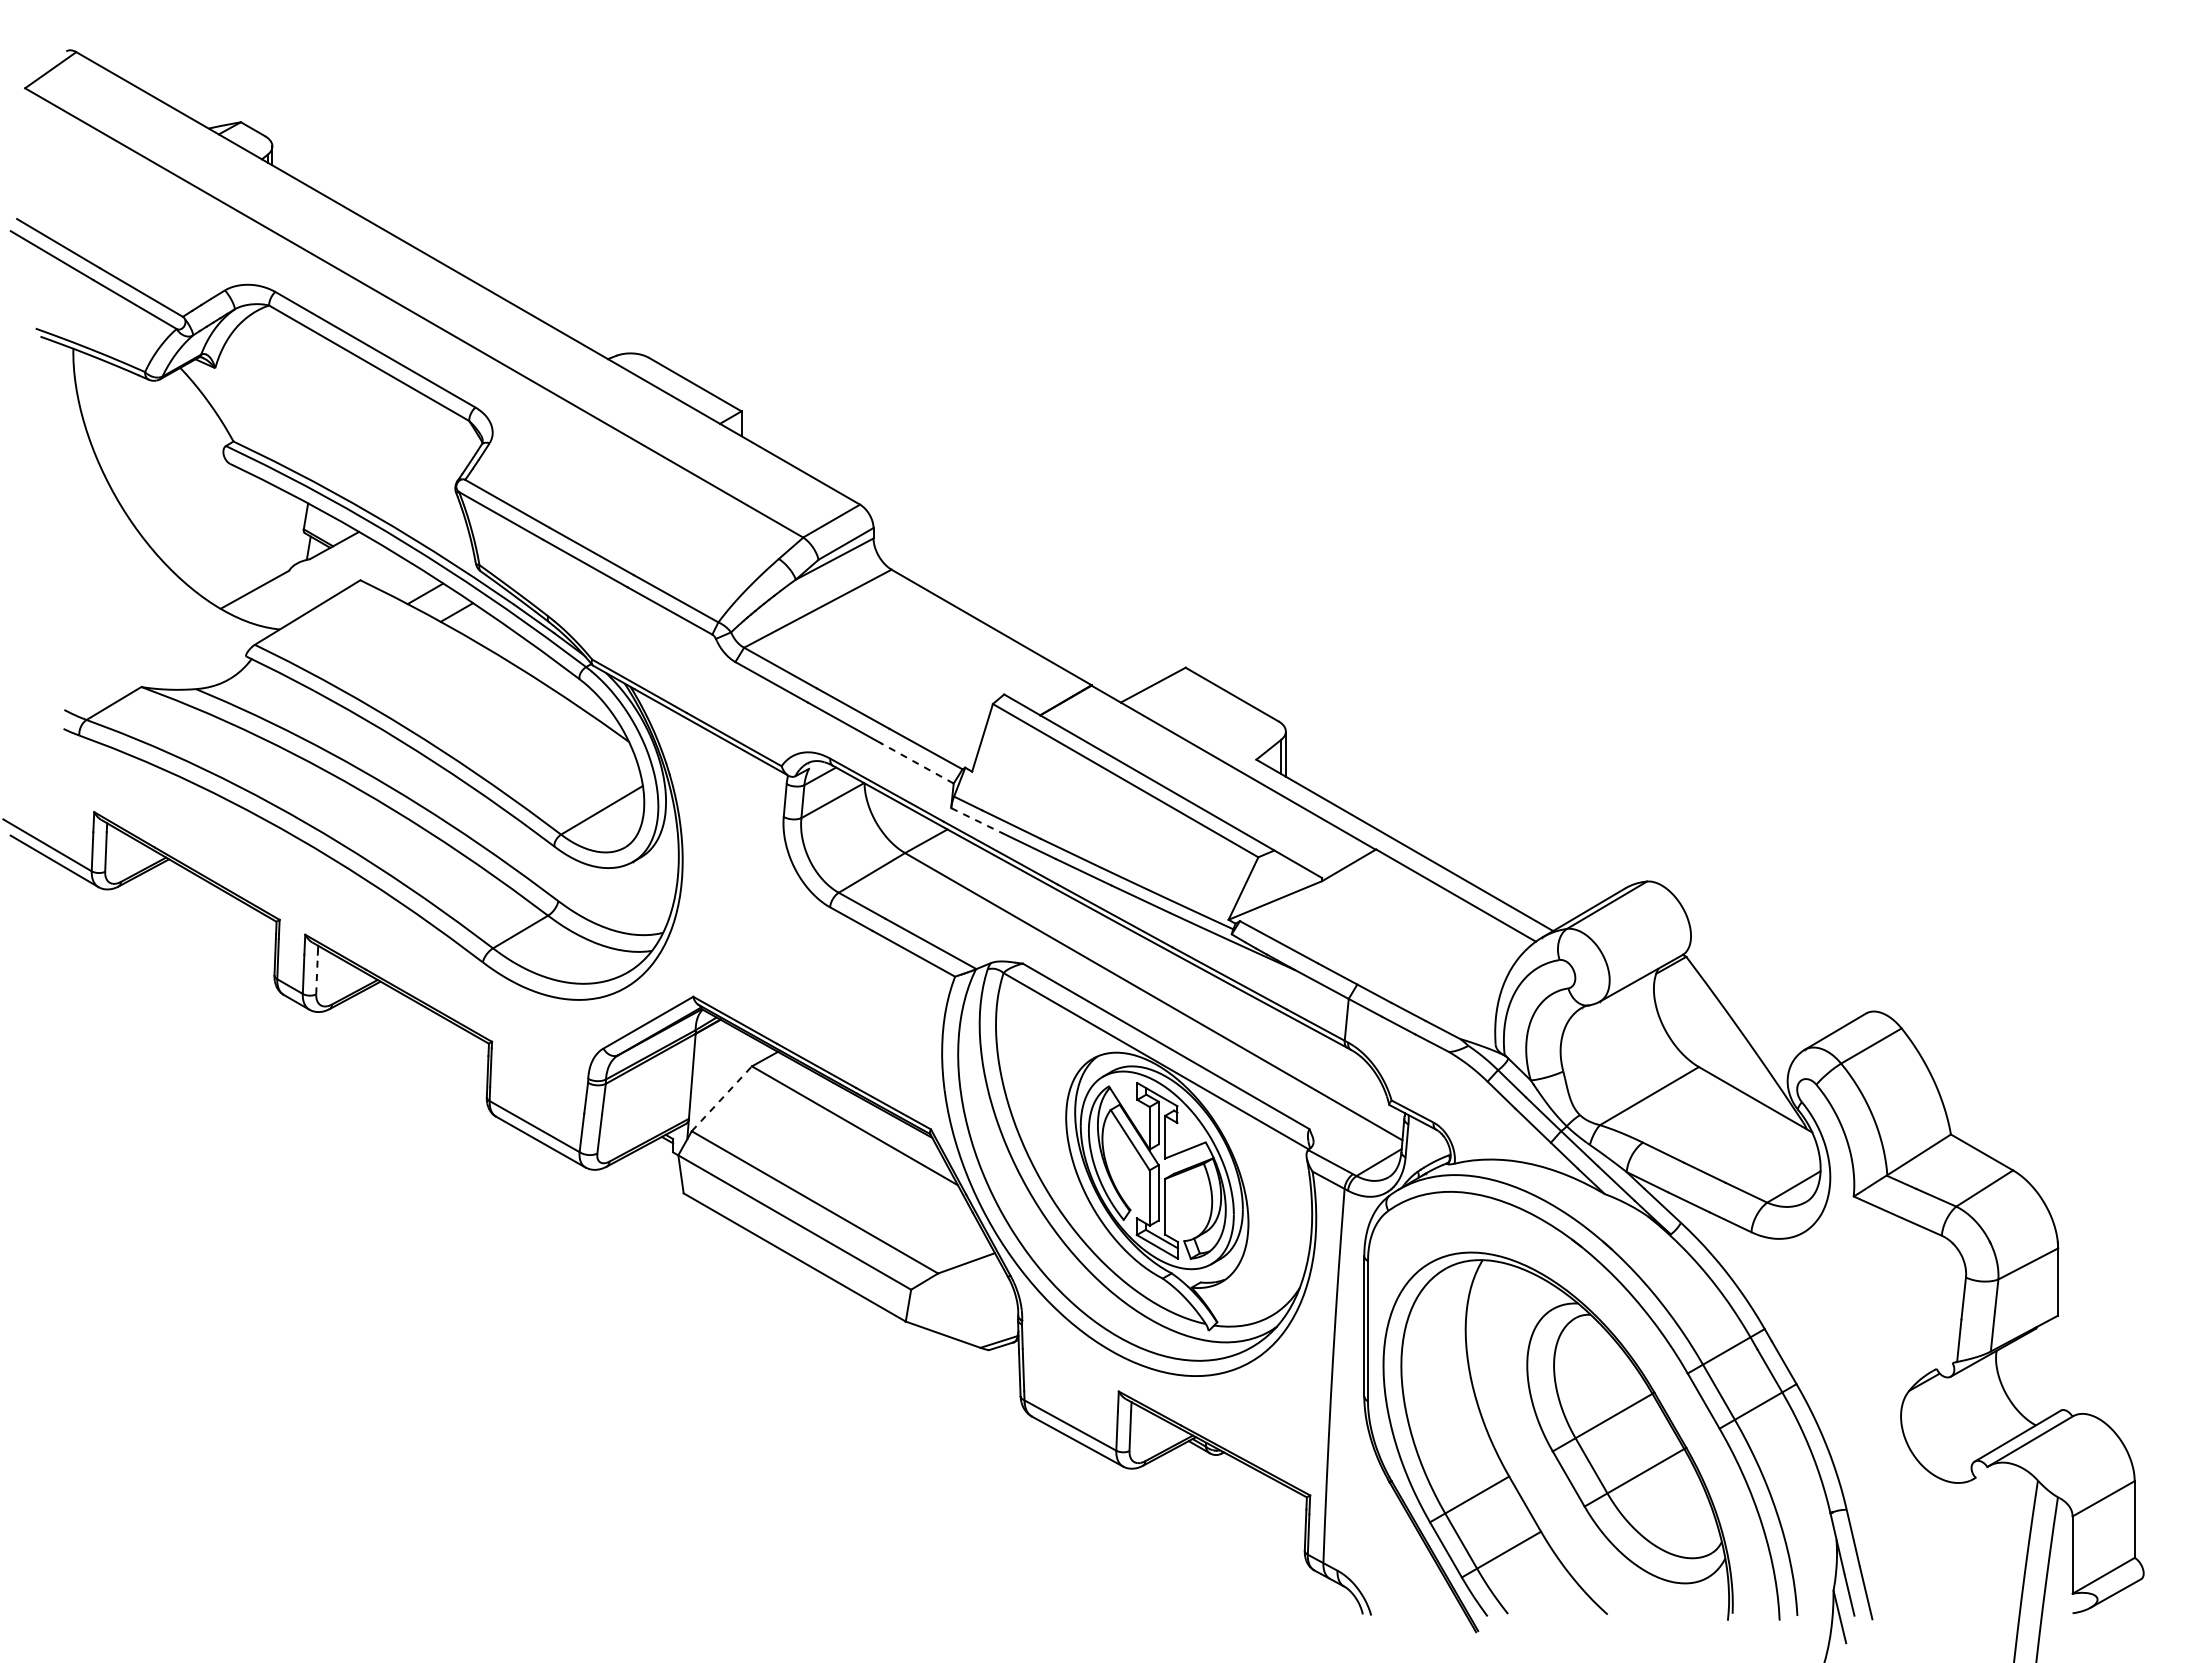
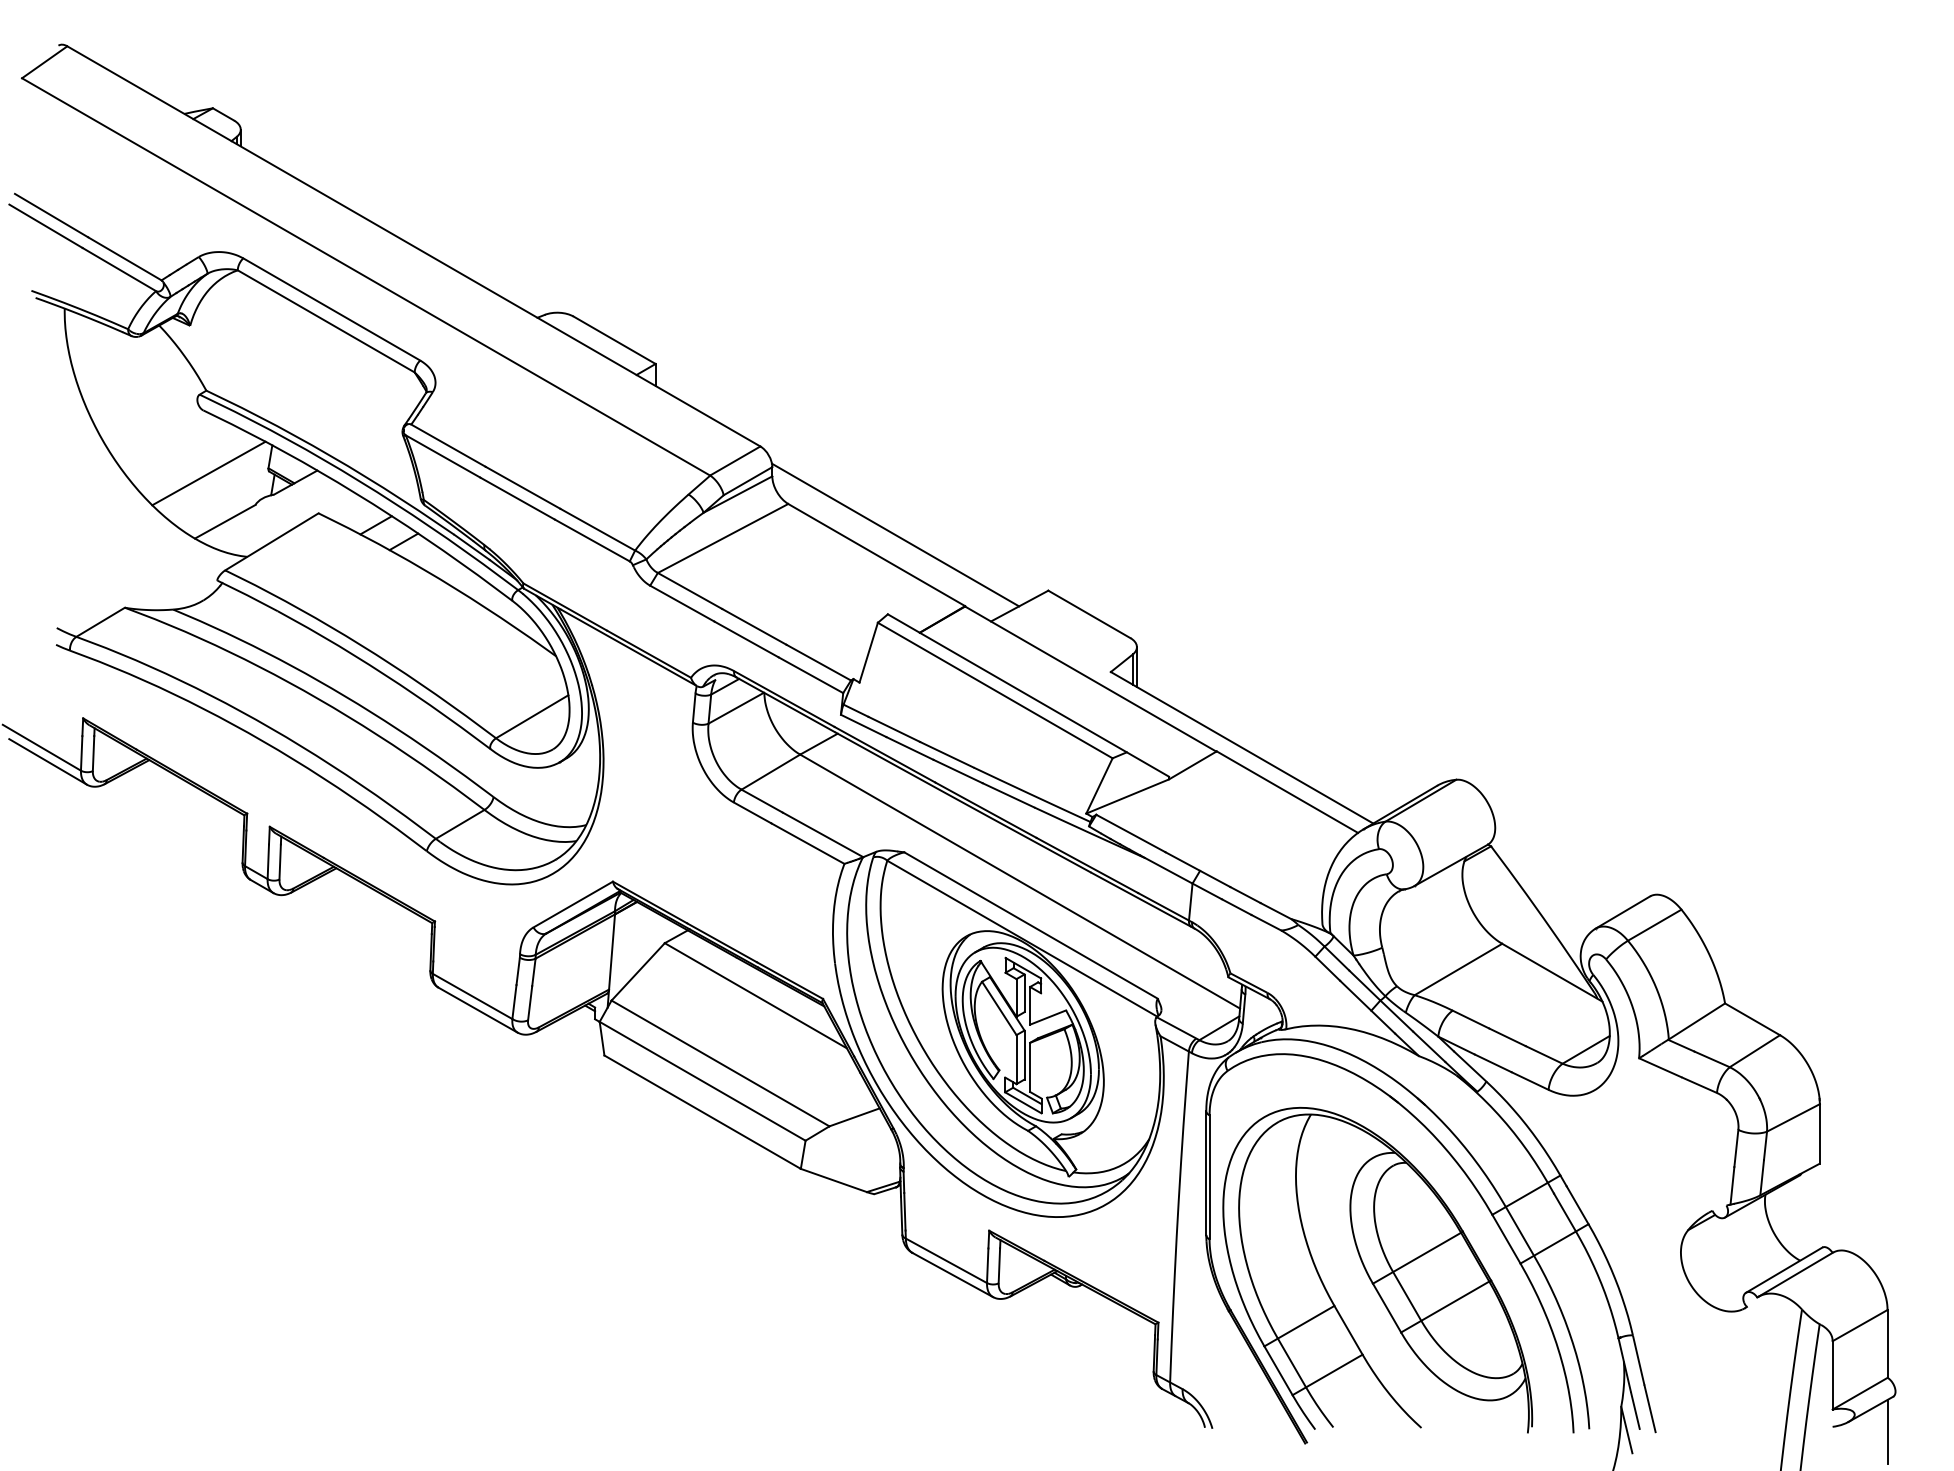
line: (236, 535) -> (208, 473), added
line: (1012, 604) -> (895, 534), added
line: (917, 763) -> (811, 675), dashed -> solid
line: (976, 820) -> (863, 725), dashed -> solid
line: (317, 974) -> (280, 861), dashed -> solid
line: (722, 1098) -> (638, 971), dashed -> solid
line: (2134, 1618) -> (1887, 1431), added

